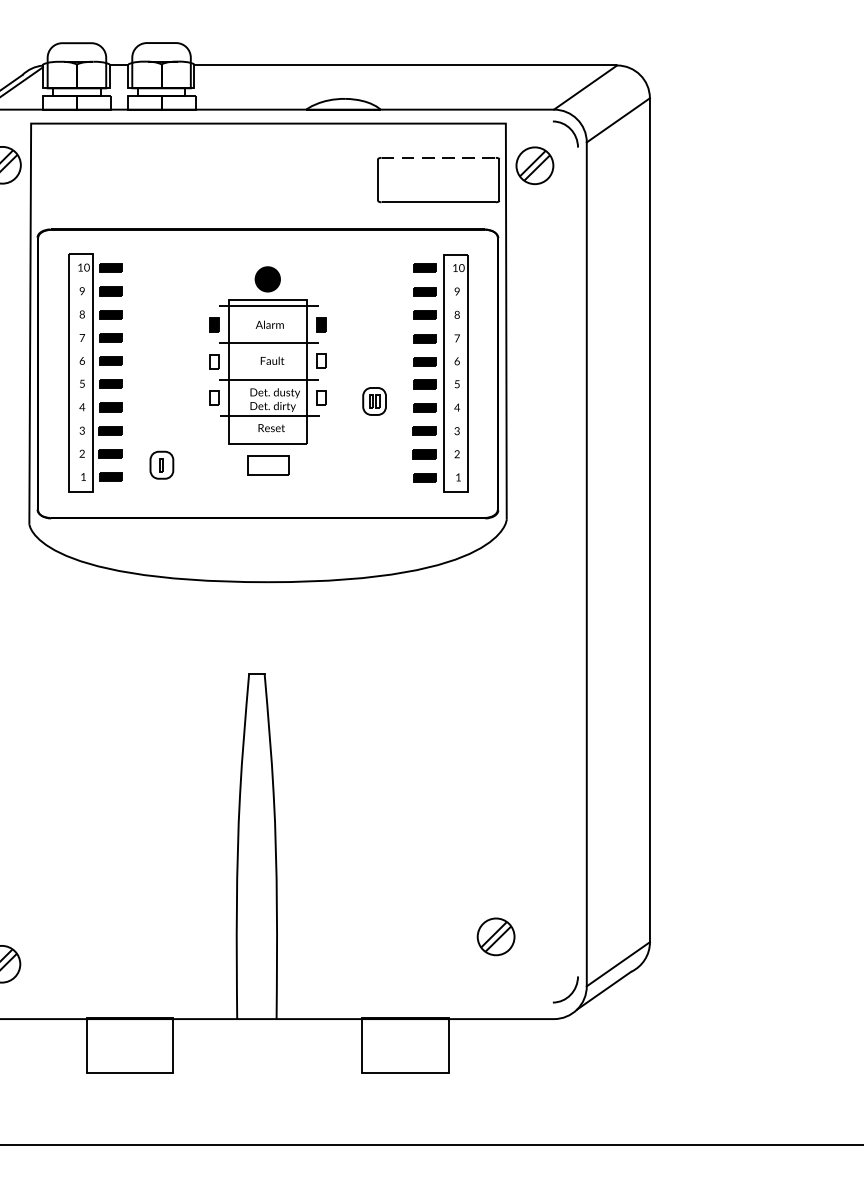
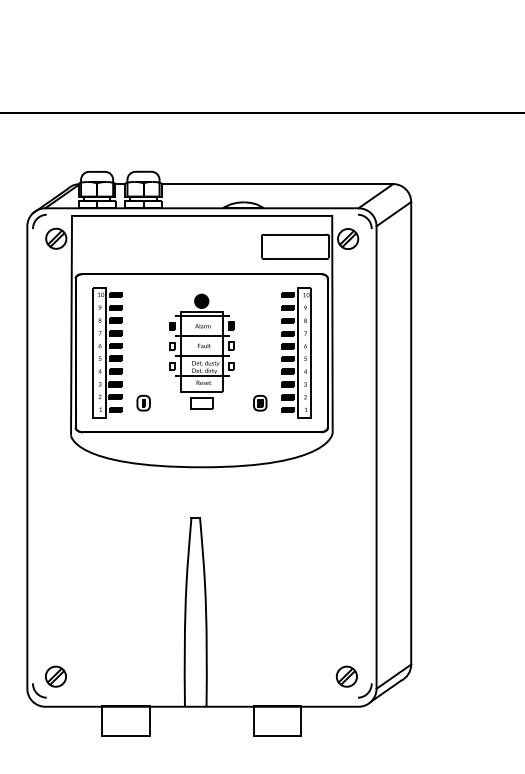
line: (438, 157) -> (295, 234), dashed -> solid
part: (375, 401) -> (260, 403), moved
part: (495, 936) -> (346, 676), moved

